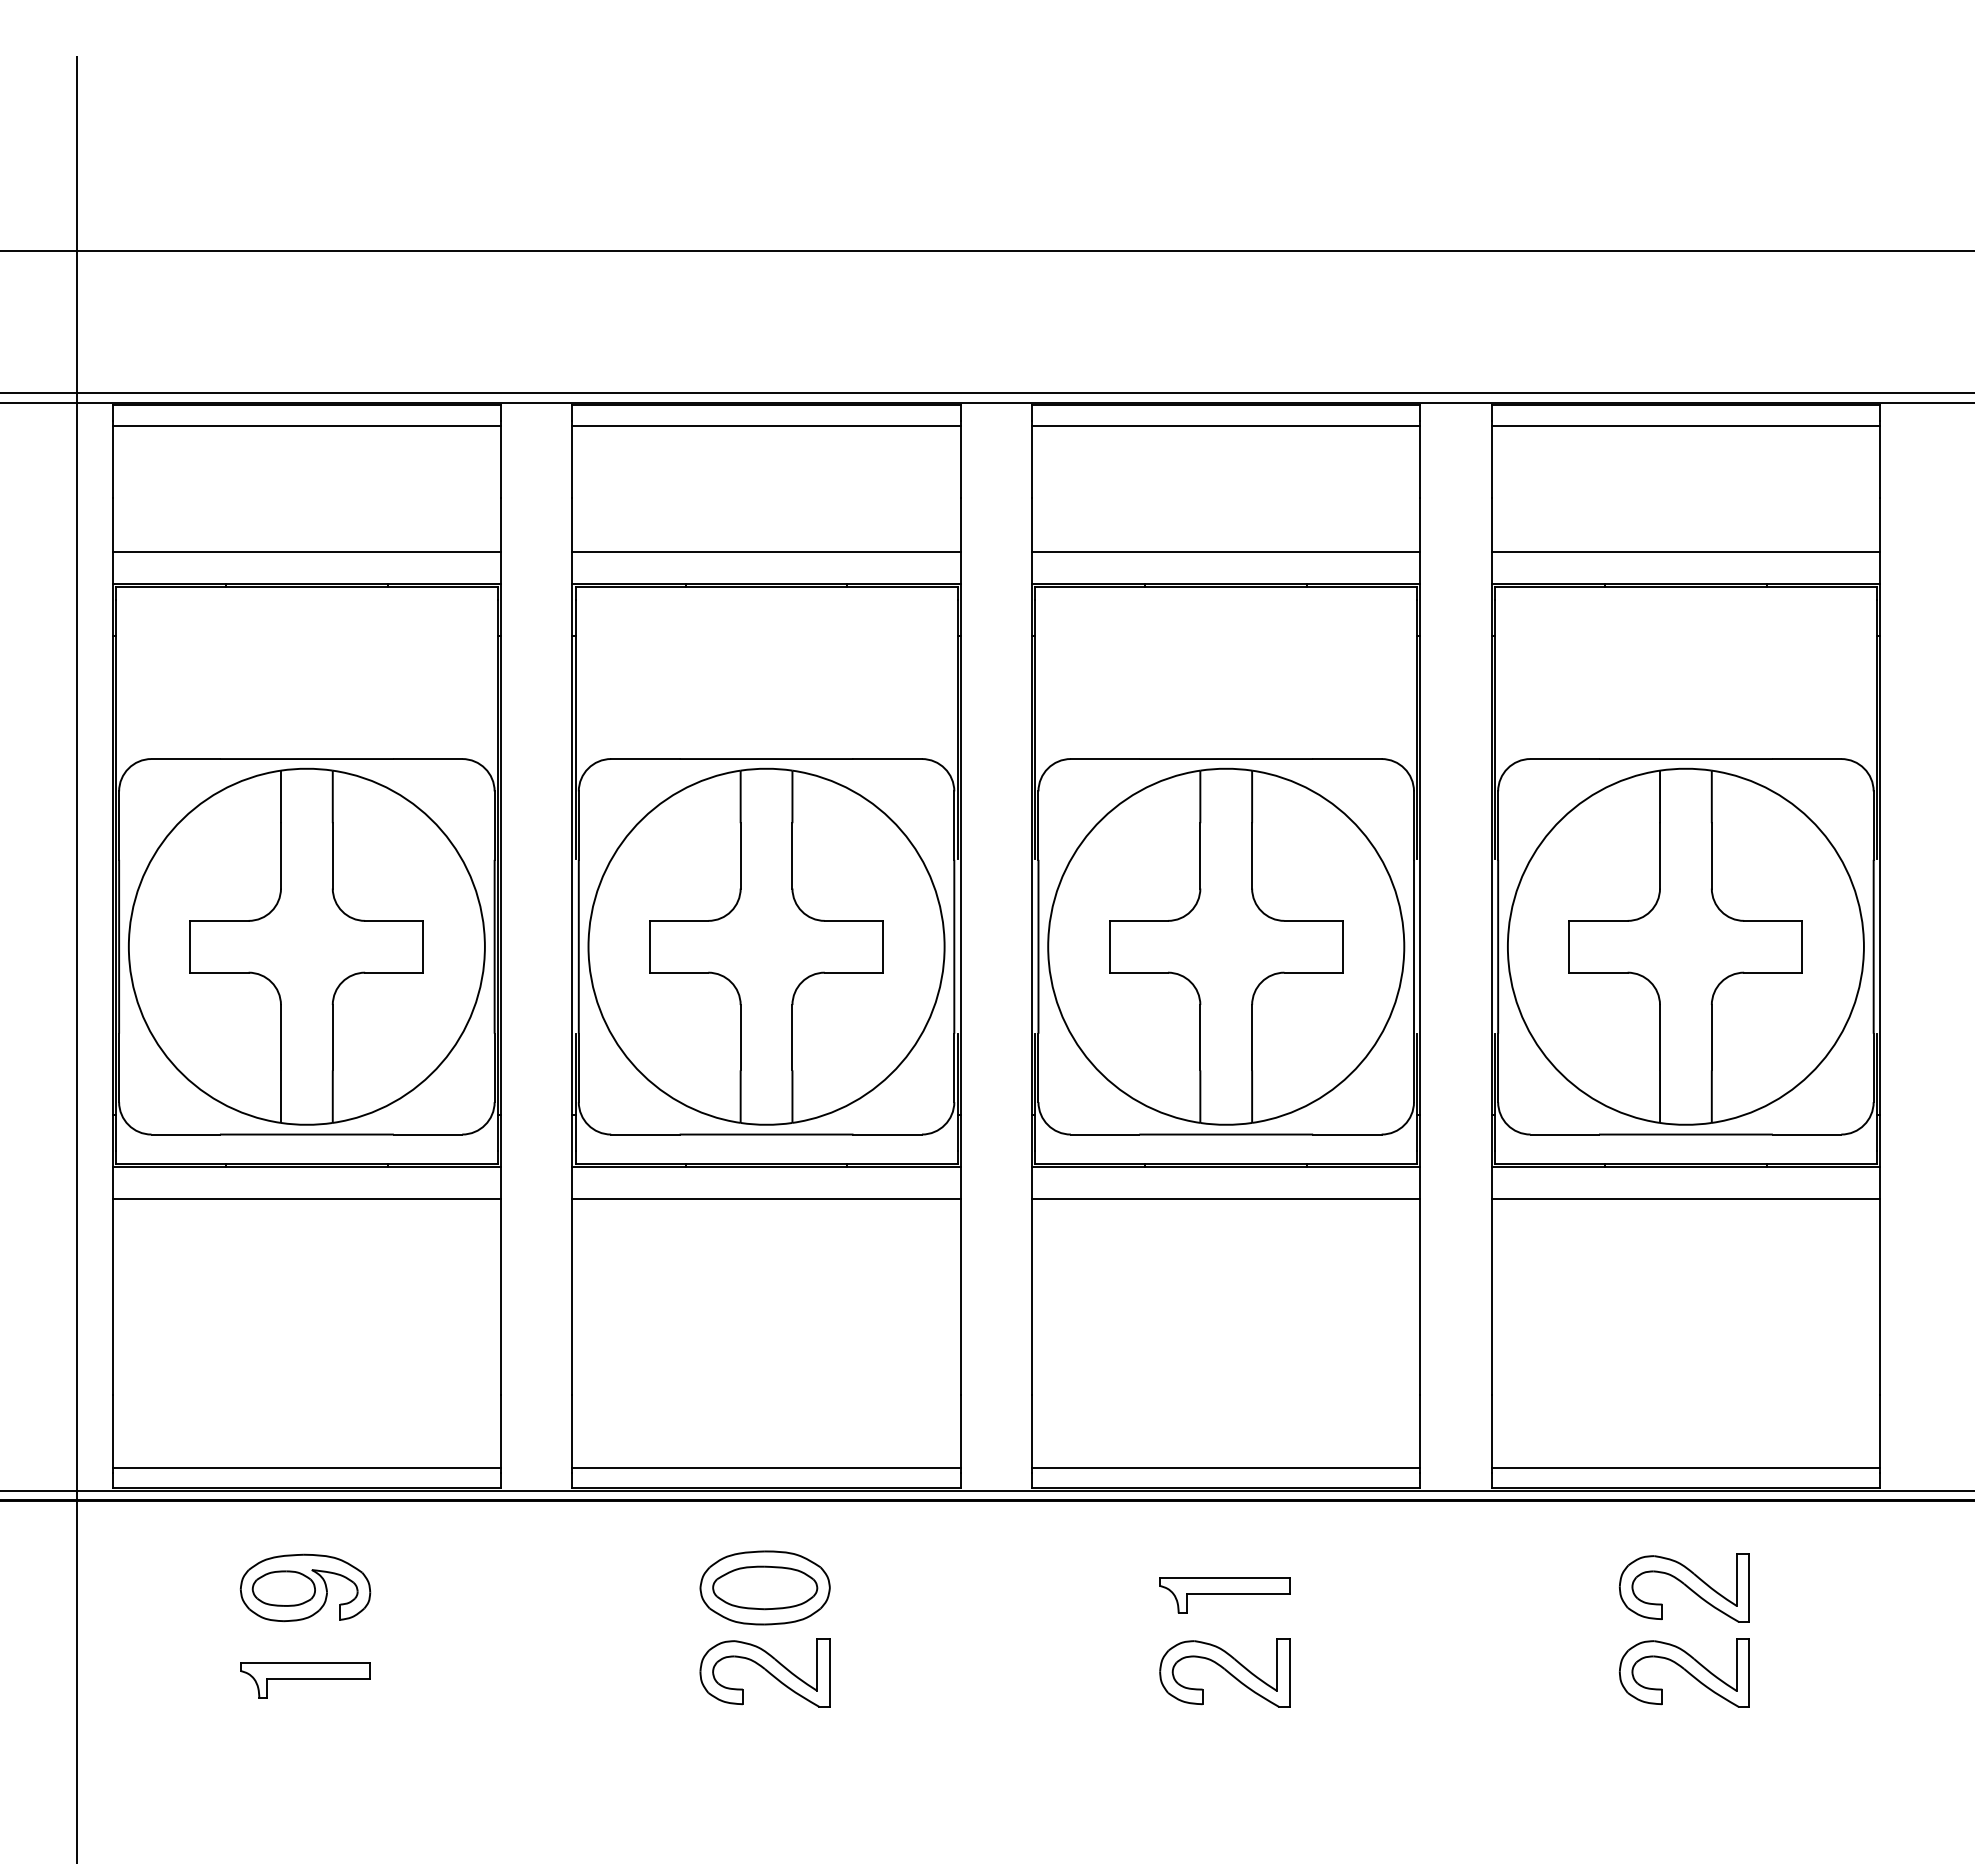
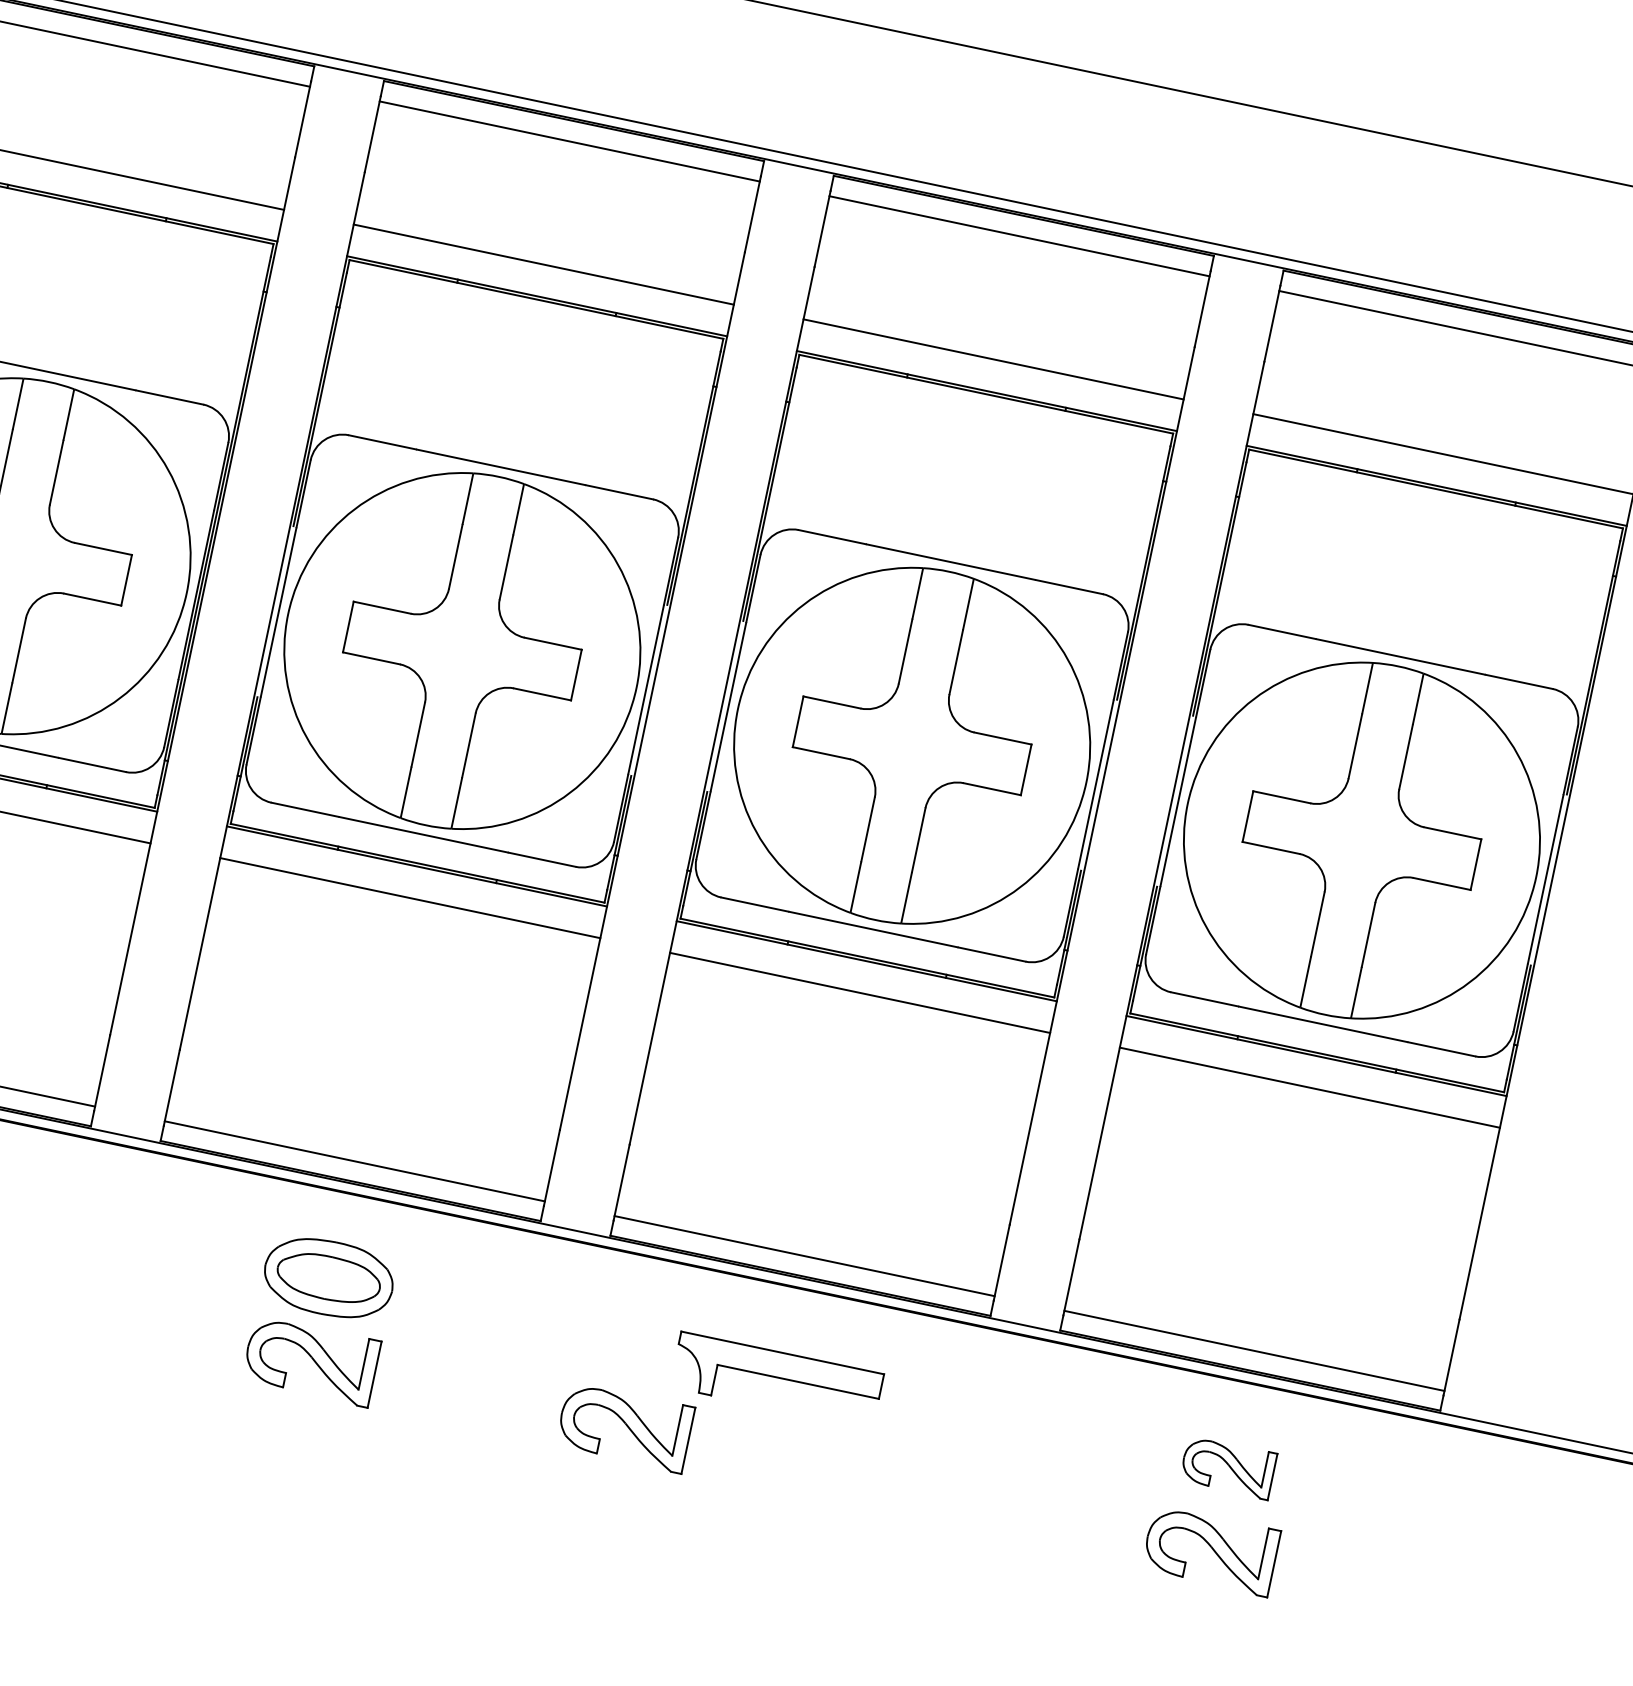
part: (1683, 1587) -> (1227, 1467), size x0.7
part: (1224, 1595) -> (776, 1380), size x1.6
part: (1224, 1672) -> (624, 1426), moved

